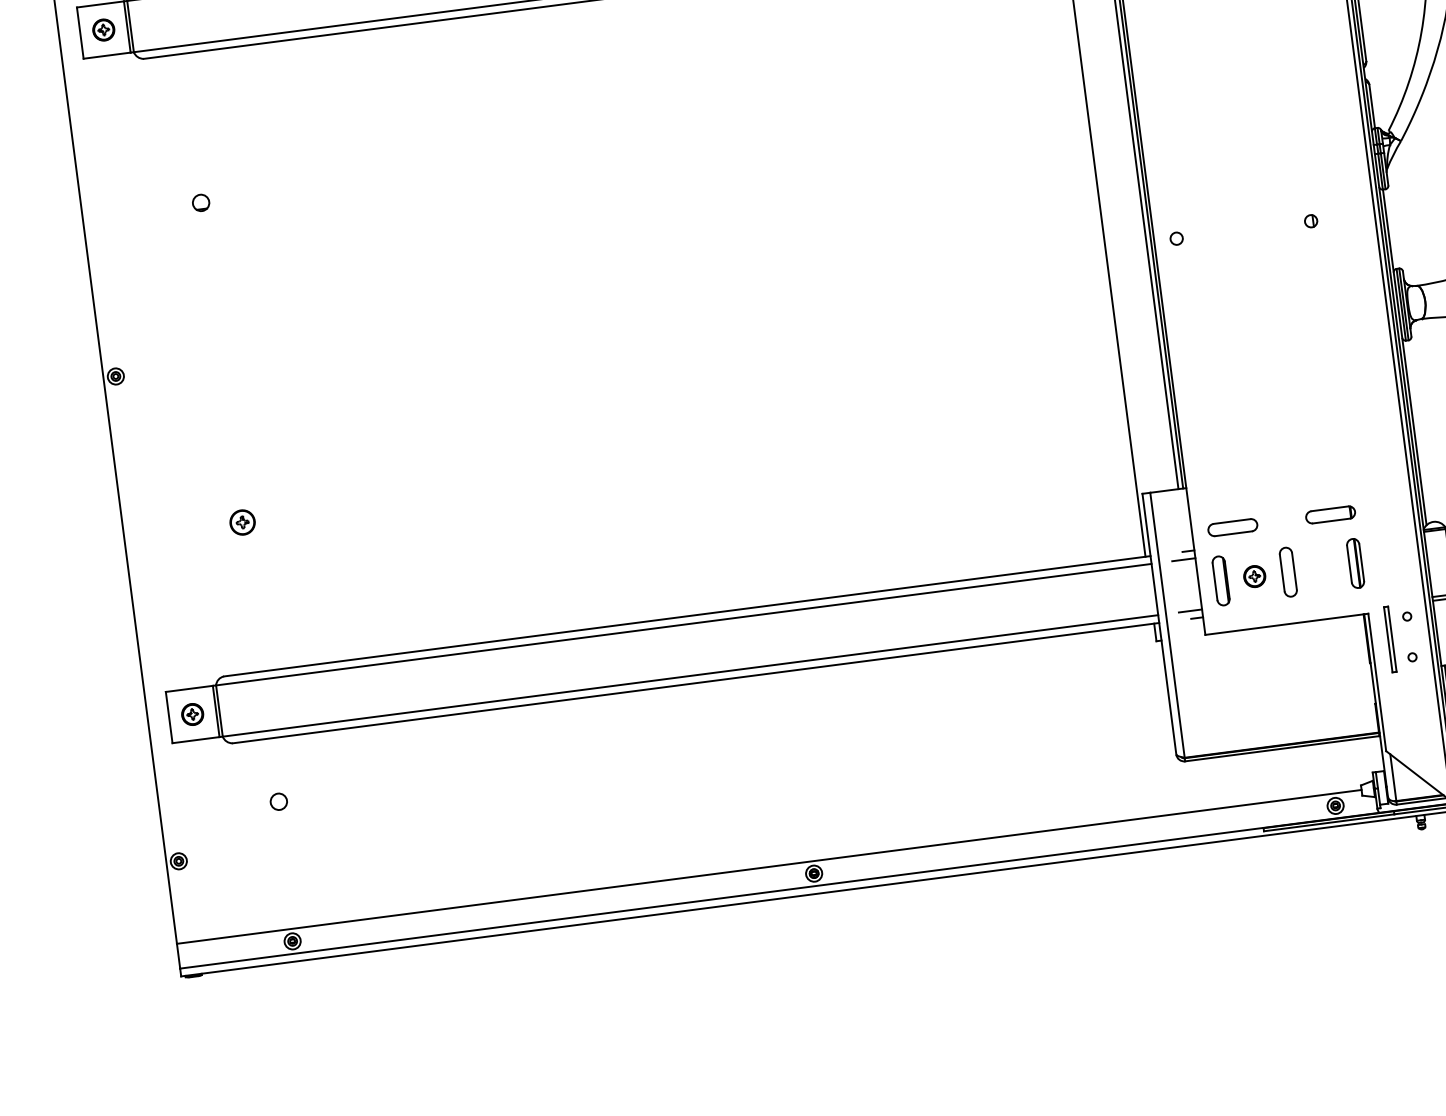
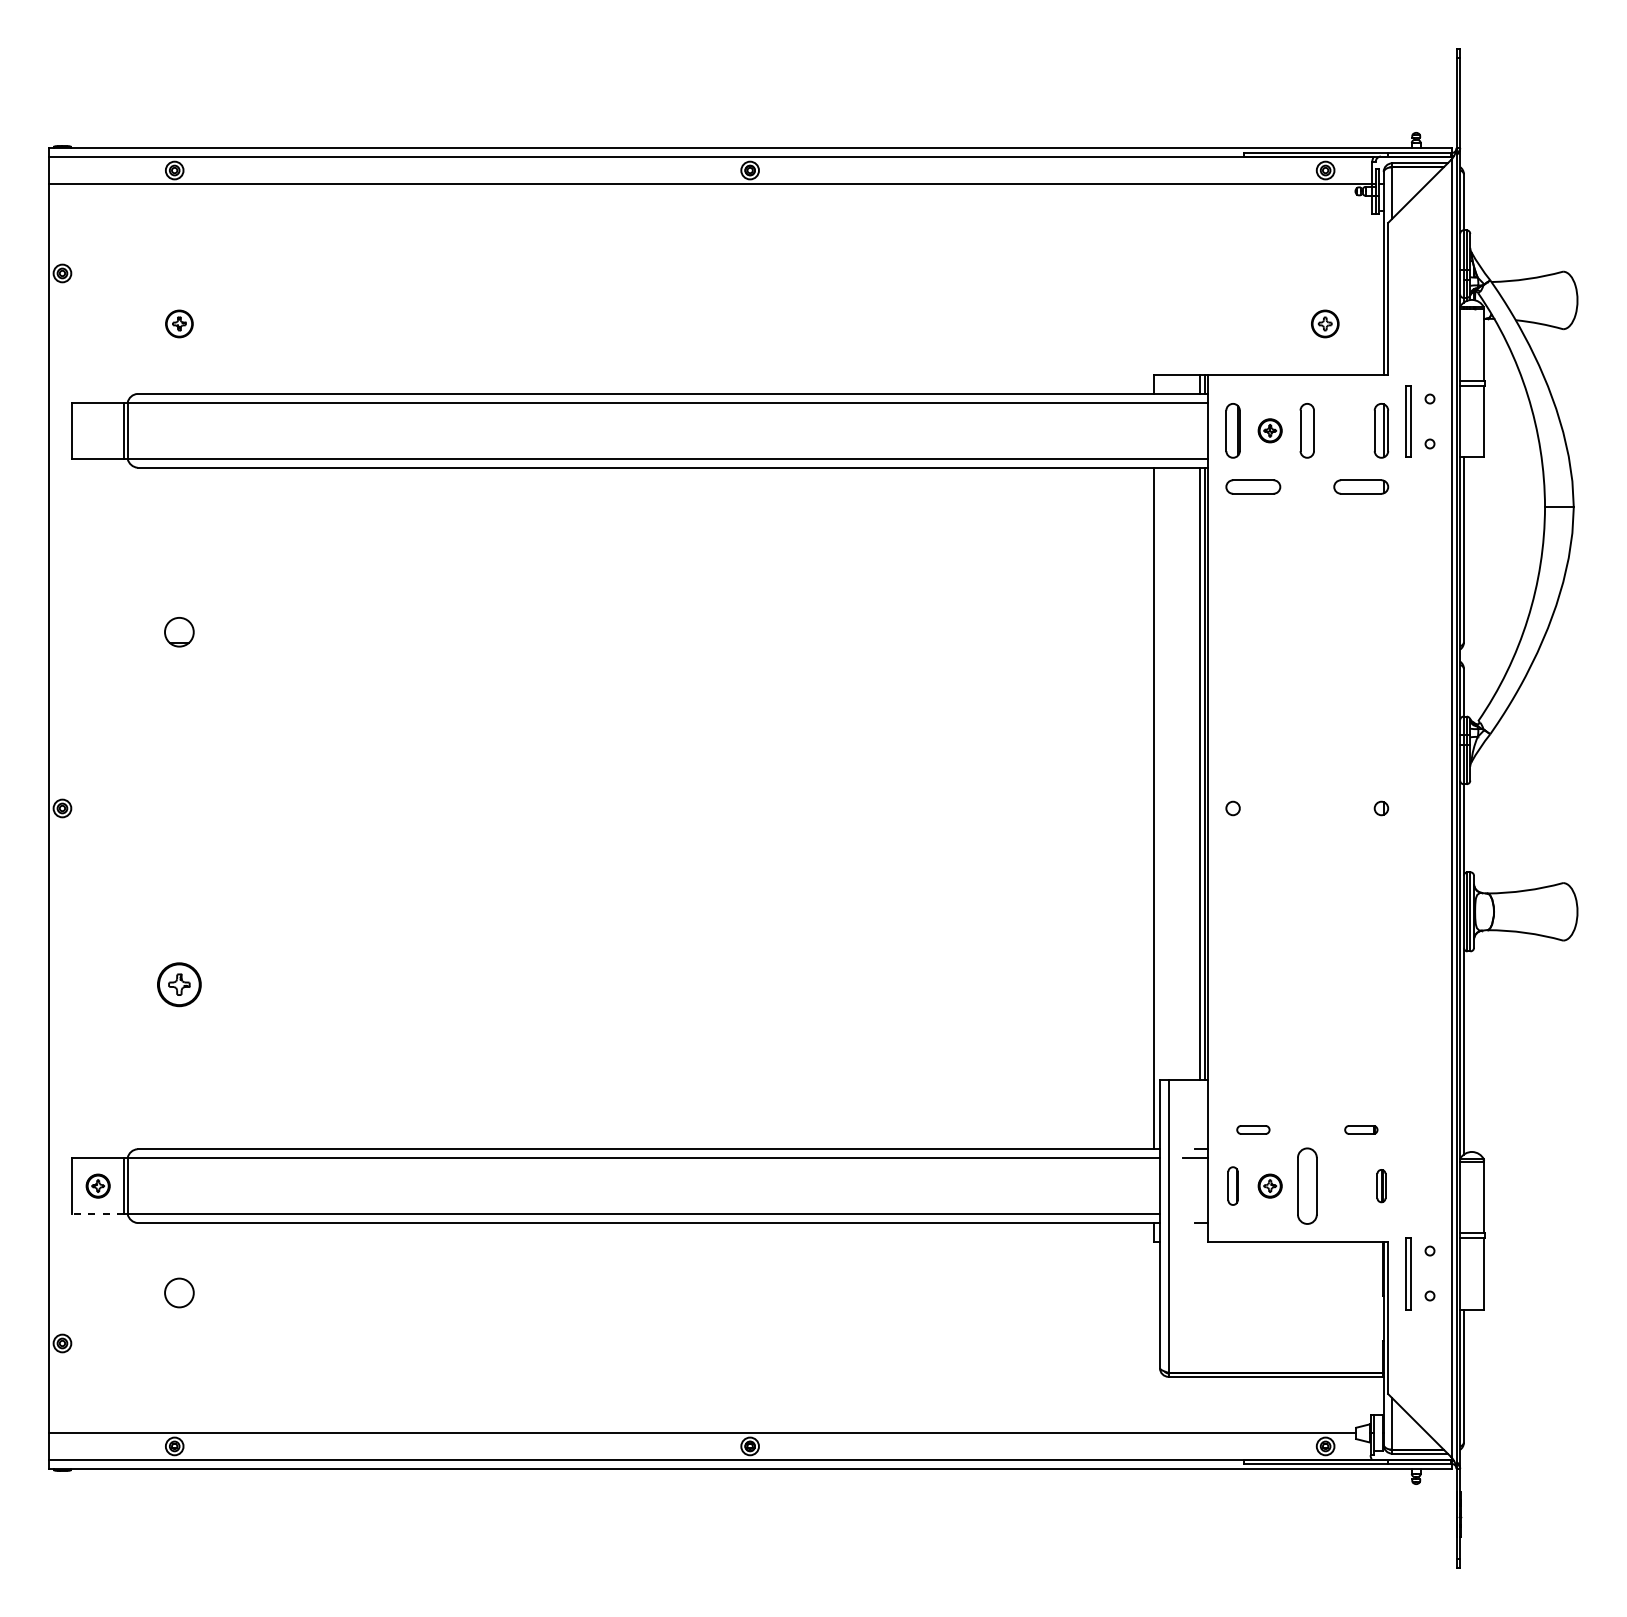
part: (103, 29) -> (97, 430), removed
part: (201, 202) -> (179, 631), size x1.6
part: (1330, 514) -> (1361, 1129), size x0.6
part: (242, 522) -> (179, 984), size x1.6
part: (1232, 527) -> (1253, 1129), size x0.6
part: (1355, 562) -> (1381, 1185), size x0.6
part: (1287, 571) -> (1306, 1185), size x1.4
part: (1220, 580) -> (1232, 1185), size x0.7
line: (1190, 611) -> (1195, 1214), removed
line: (196, 740) -> (98, 1214), solid -> dashed
circle: (279, 802) -> (179, 1293), size x1.6

